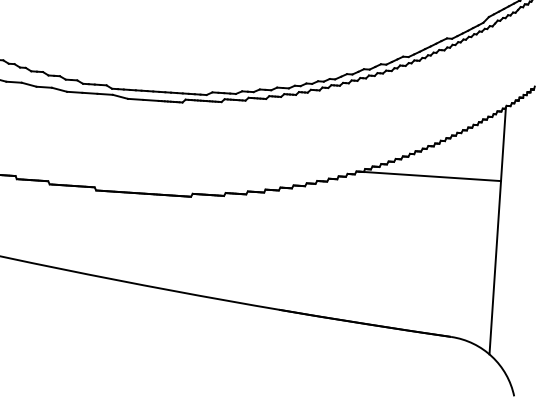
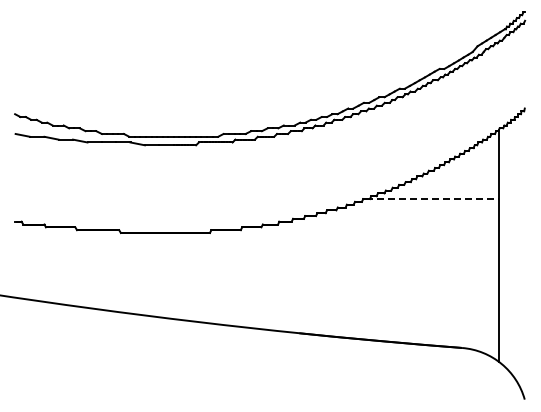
line: (431, 176) -> (433, 199), solid -> dashed

